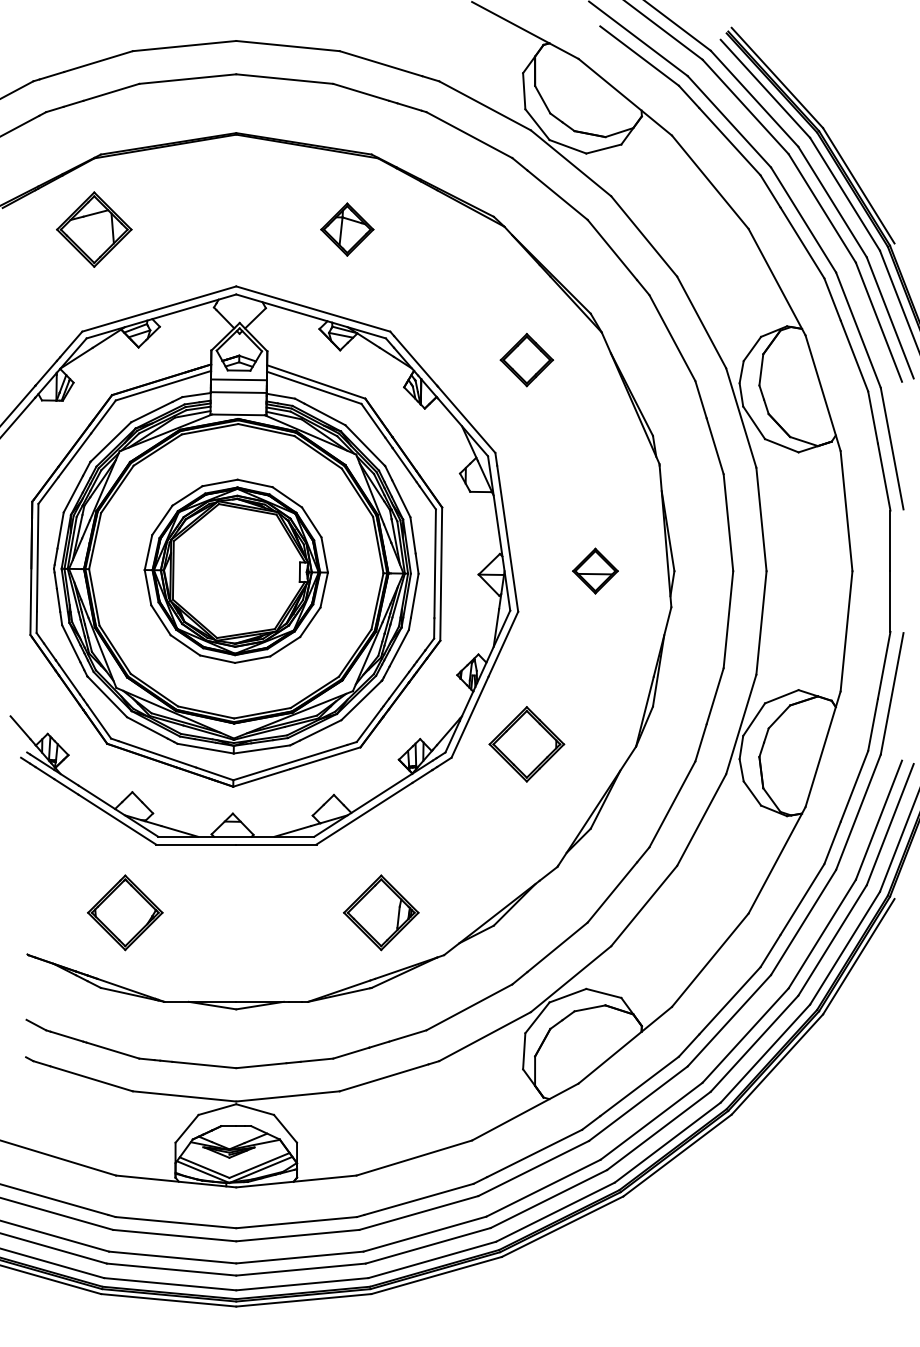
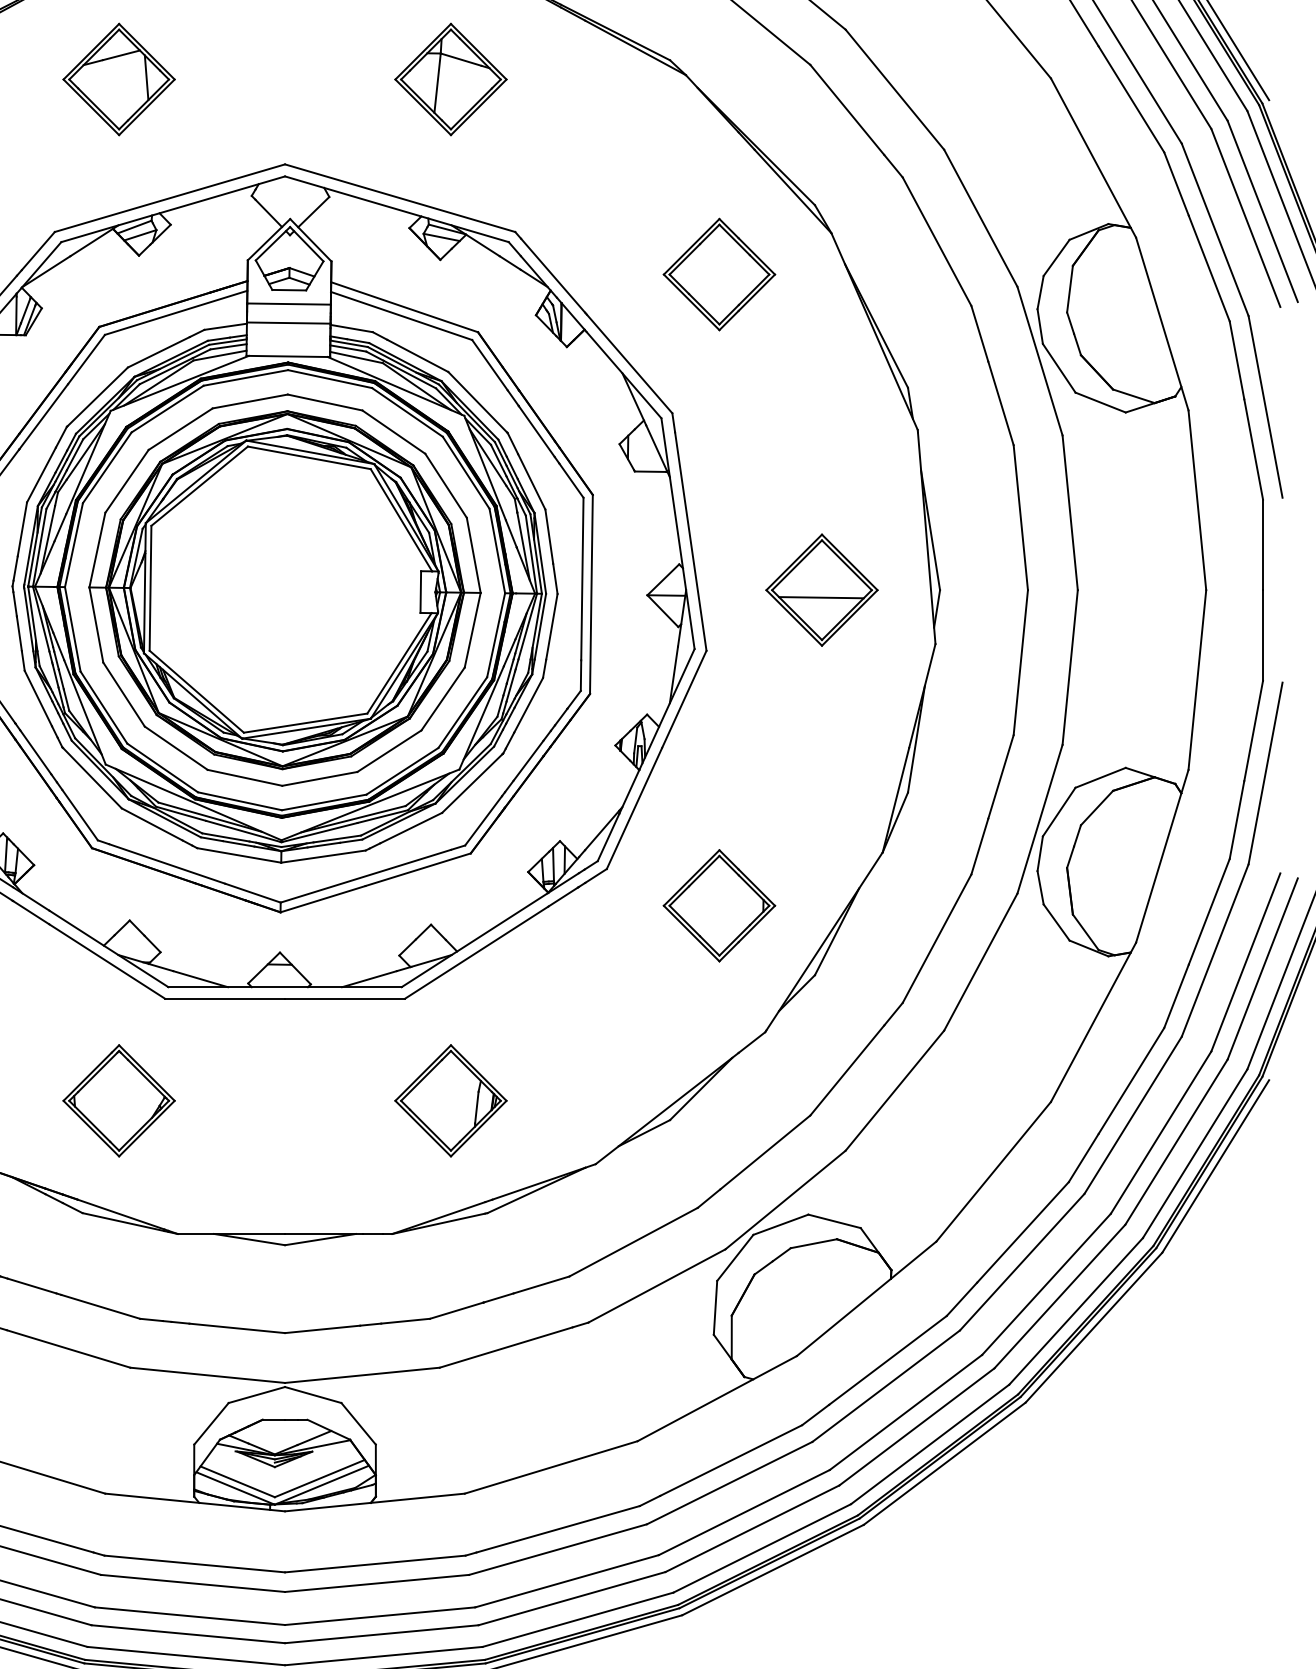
part: (94, 229) -> (119, 79), moved
part: (347, 229) -> (451, 79), size x1.43
part: (526, 359) -> (718, 273), size x1.43
part: (595, 570) -> (822, 589), size x1.67
part: (236, 571) -> (285, 590), size x1.43
part: (526, 744) -> (718, 906), moved
part: (381, 912) -> (451, 1100), moved

